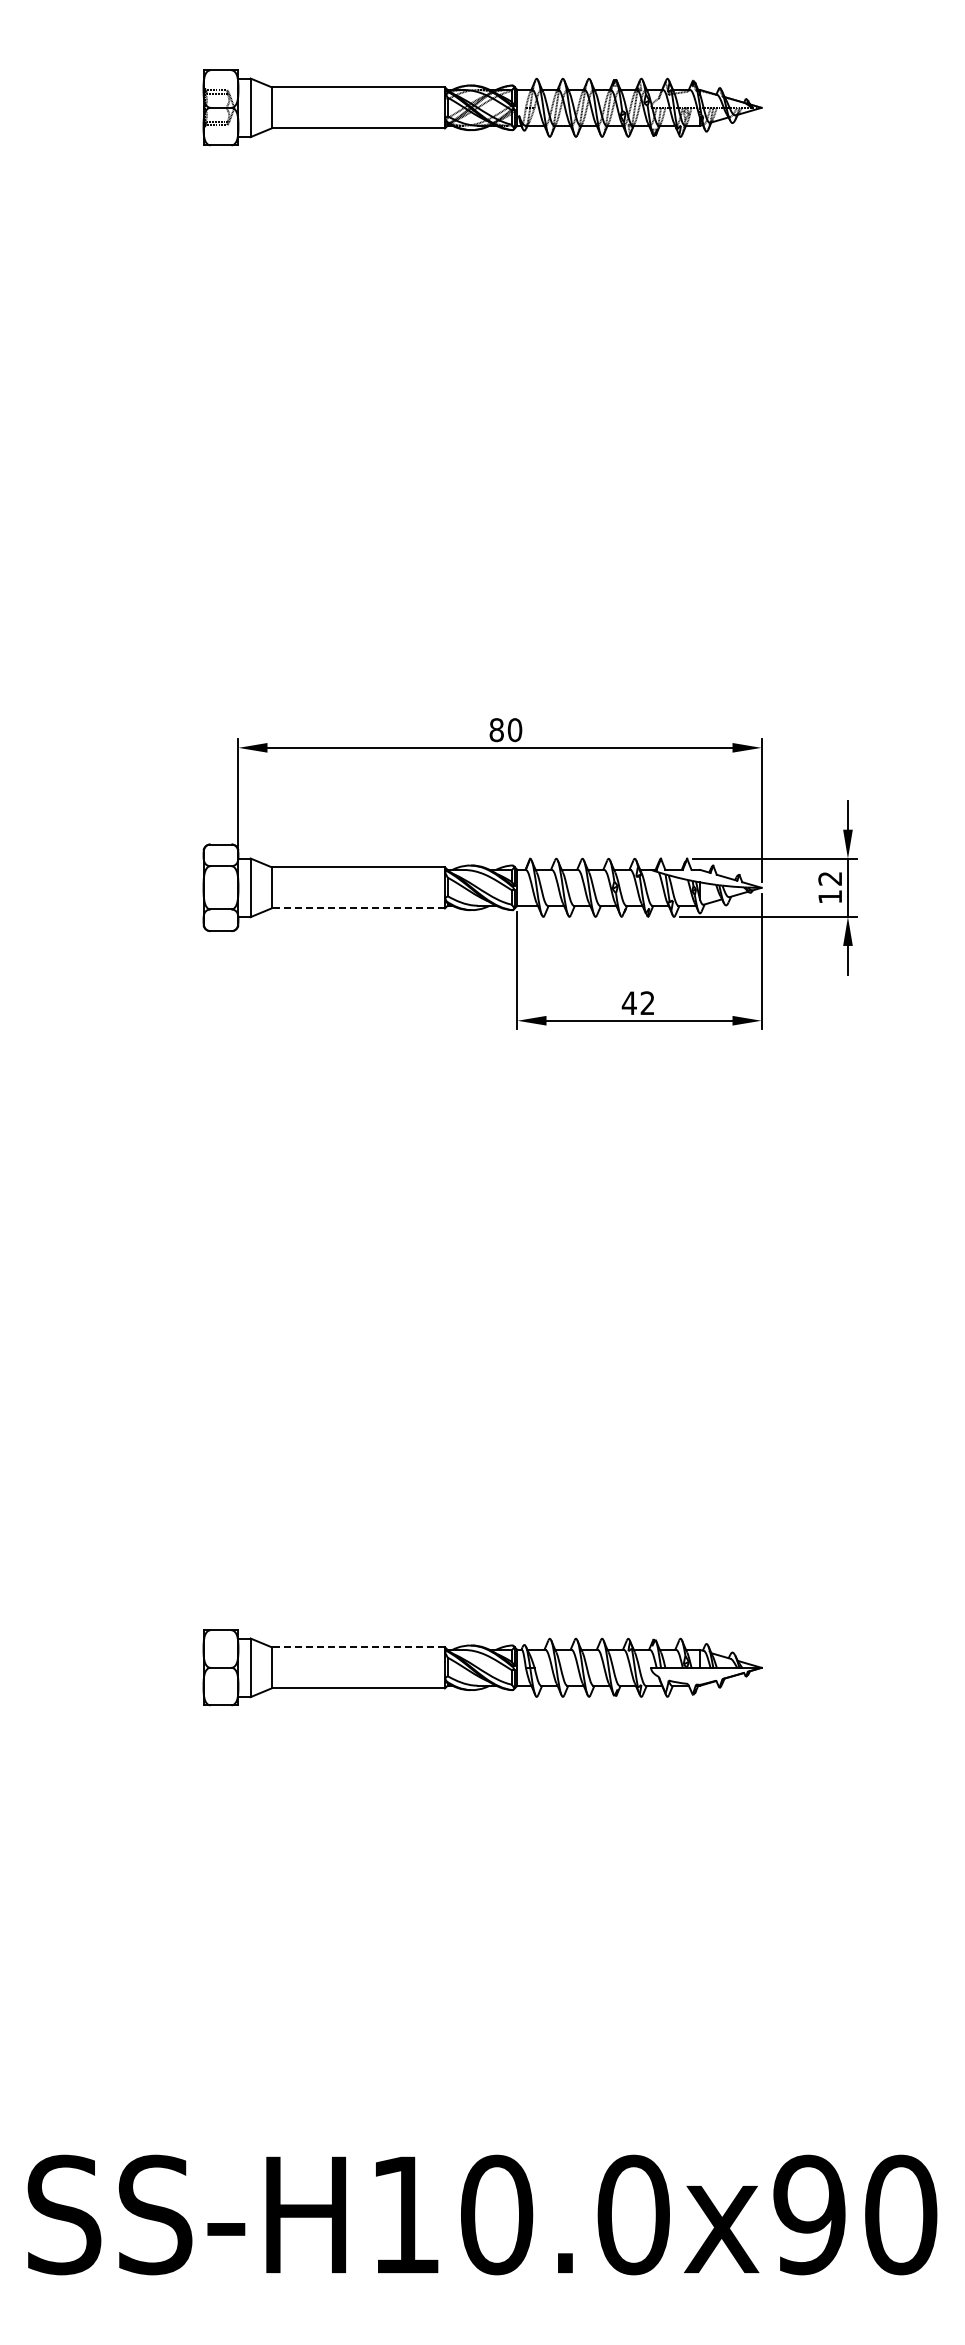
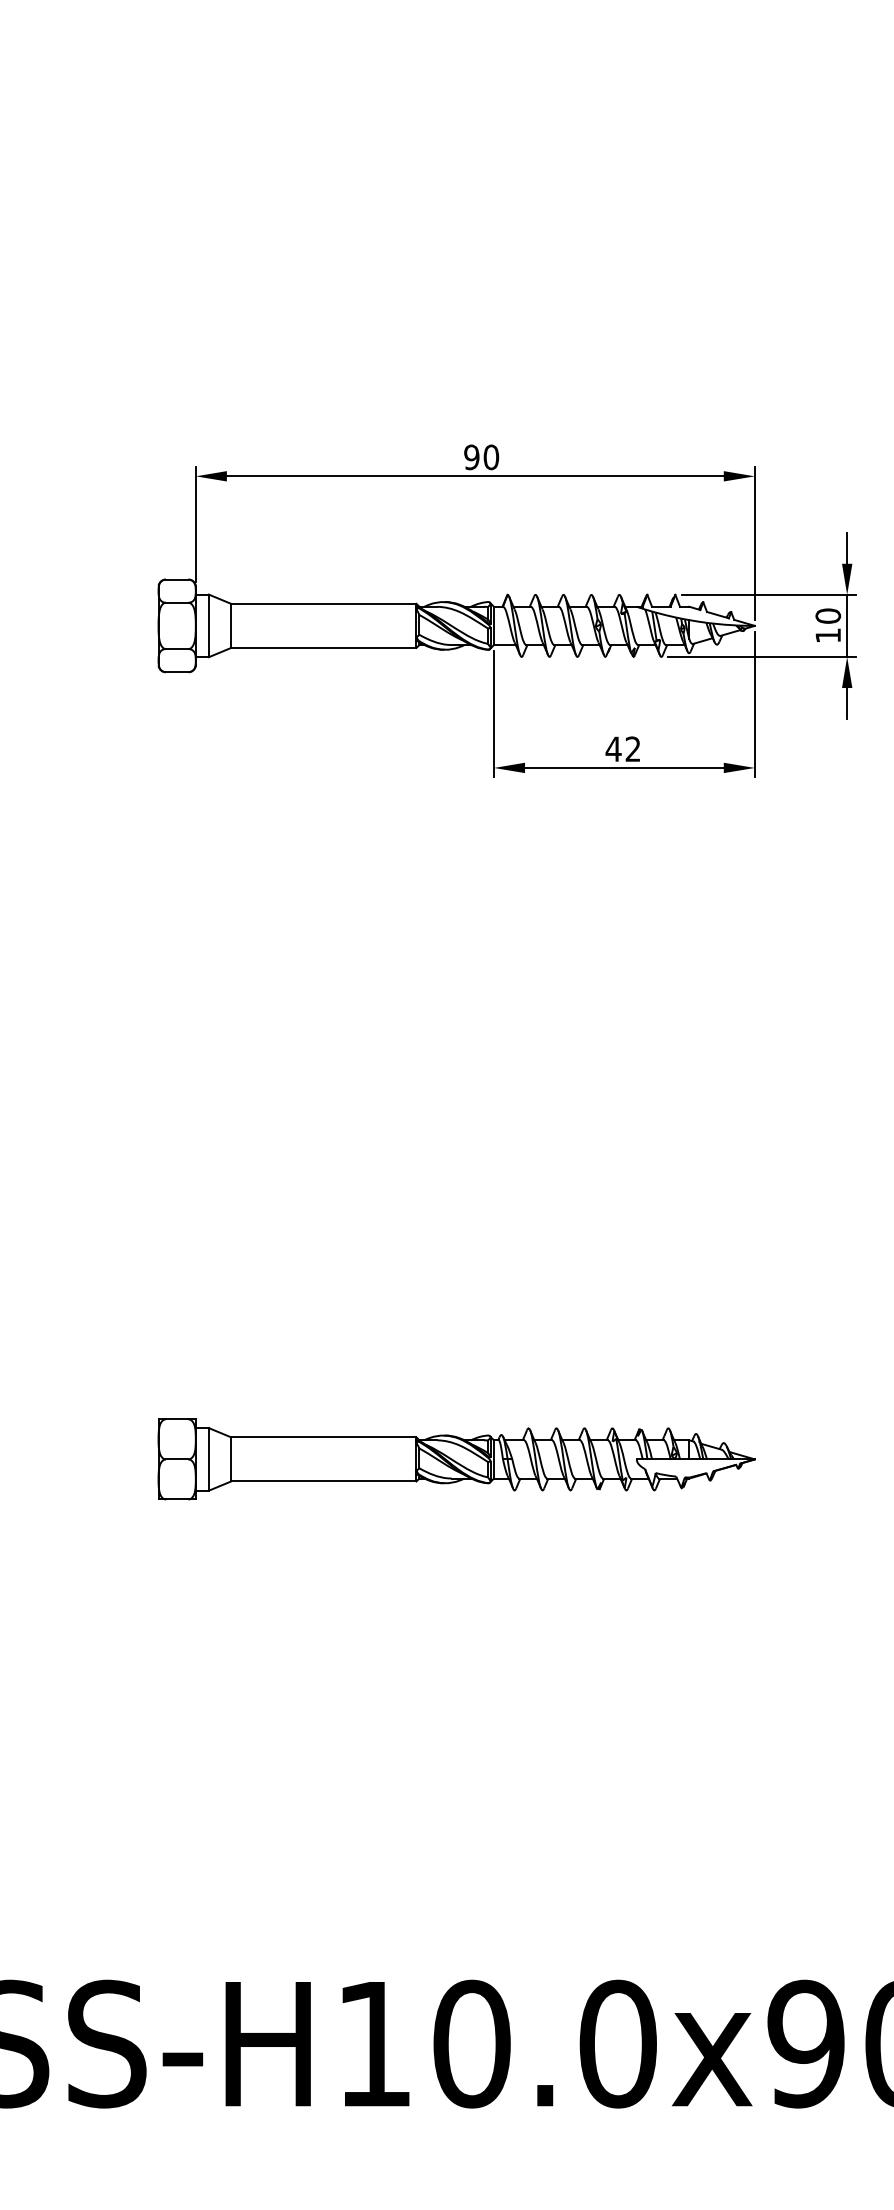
text: (496, 730) -> (471, 457), 80 -> 90
text: (830, 878) -> (828, 615), 12 -> 10
line: (358, 908) -> (324, 647), dashed -> solid
line: (358, 1647) -> (324, 1437), dashed -> solid

